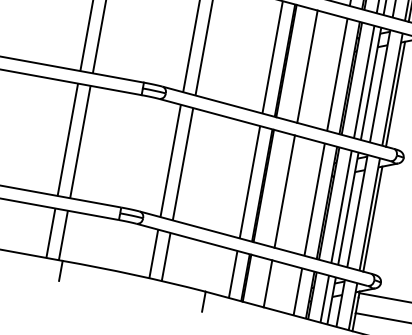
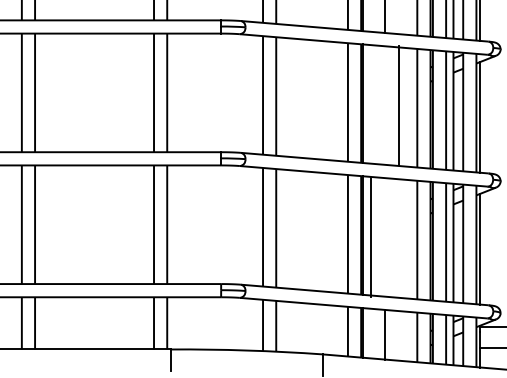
line: (307, 66) -> (399, 105), moved
line: (284, 191) -> (371, 237), moved

